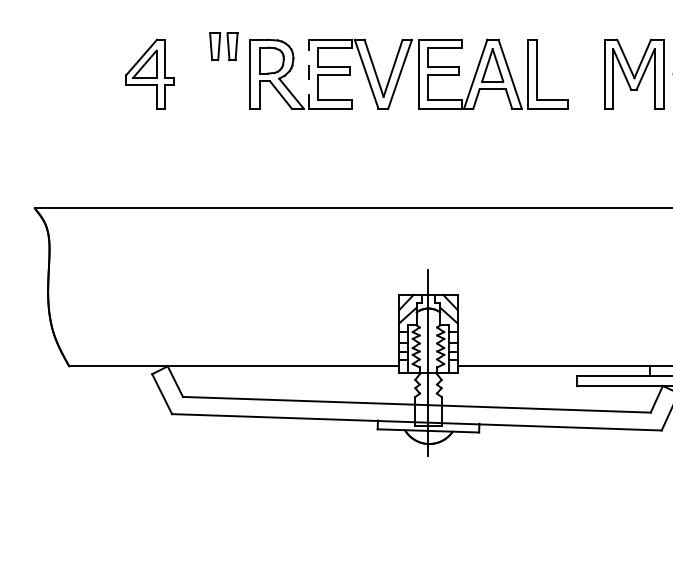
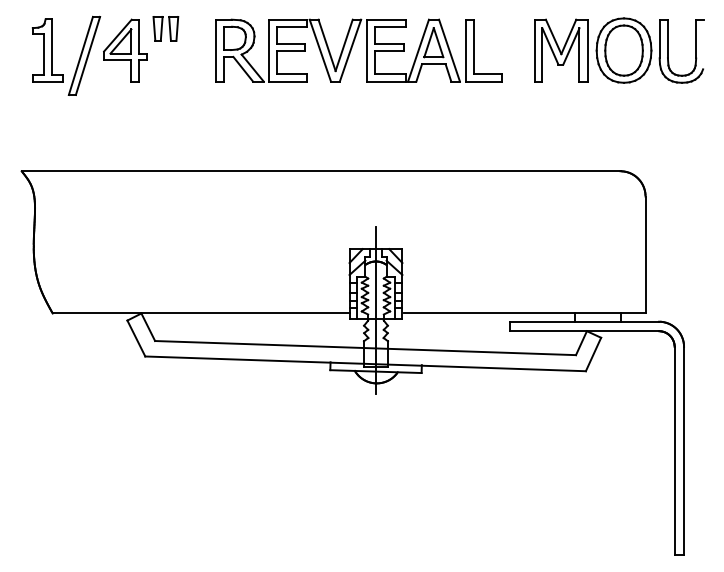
part: (223, 46) -> (165, 28), moved
line: (308, 74) -> (268, 50), dashed -> solid
part: (97, 84) -> (78, 59), added

